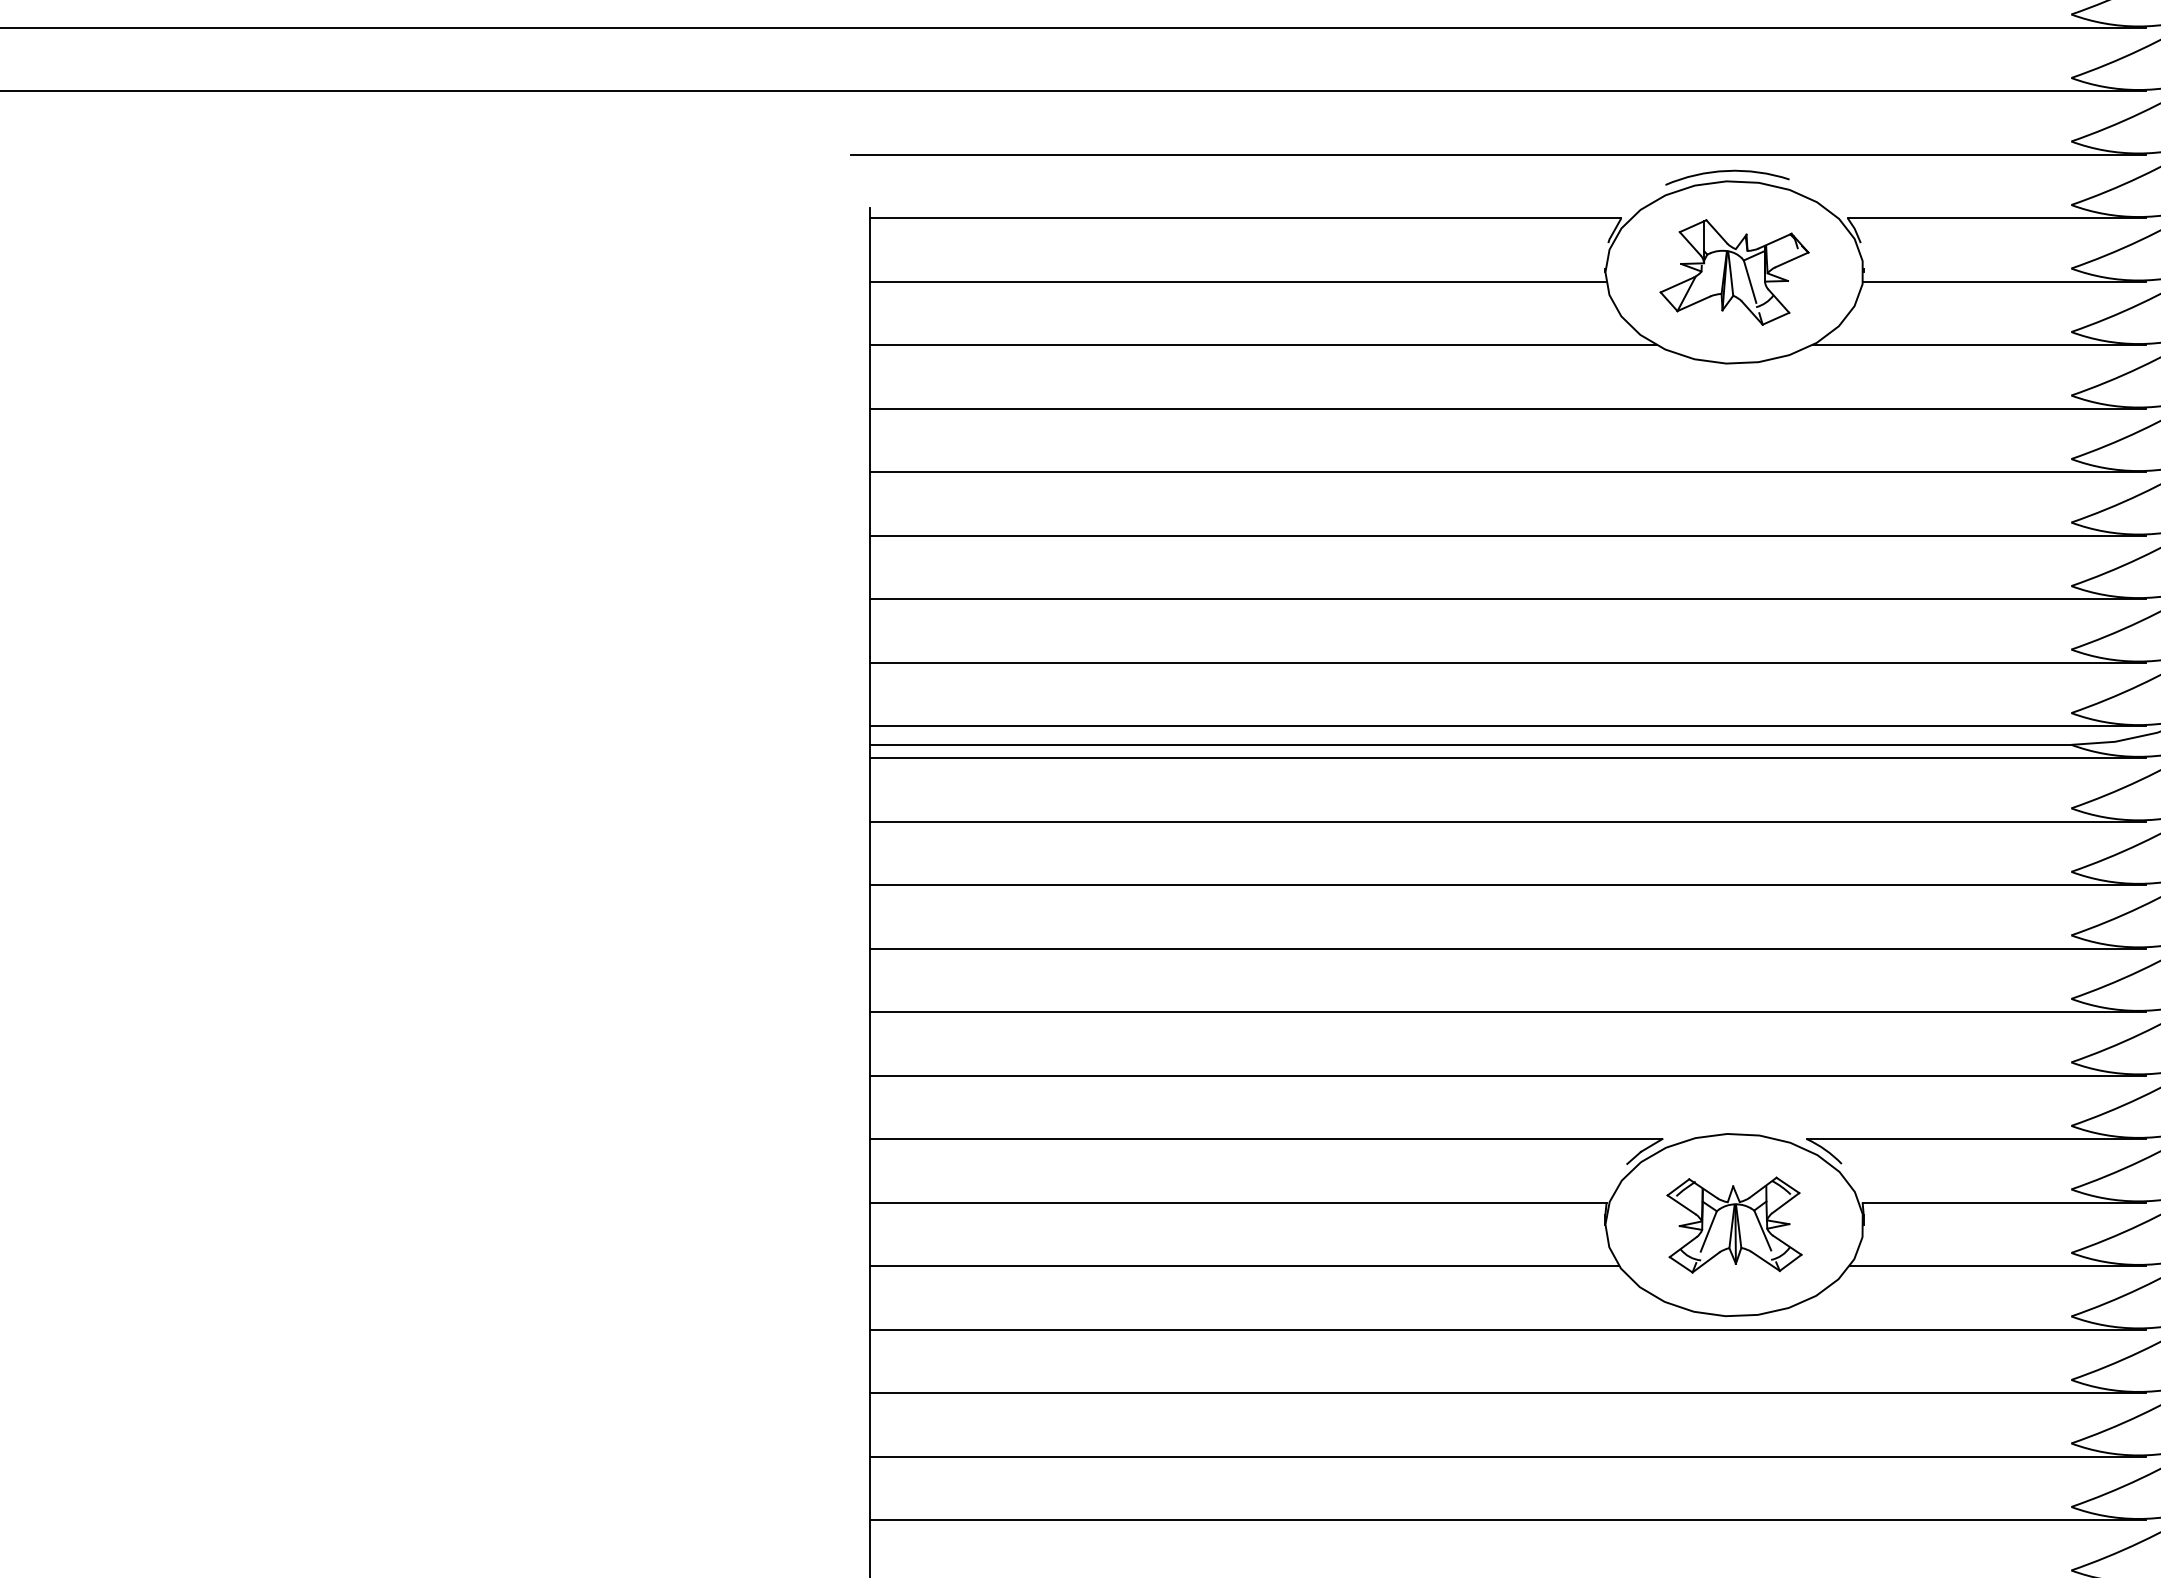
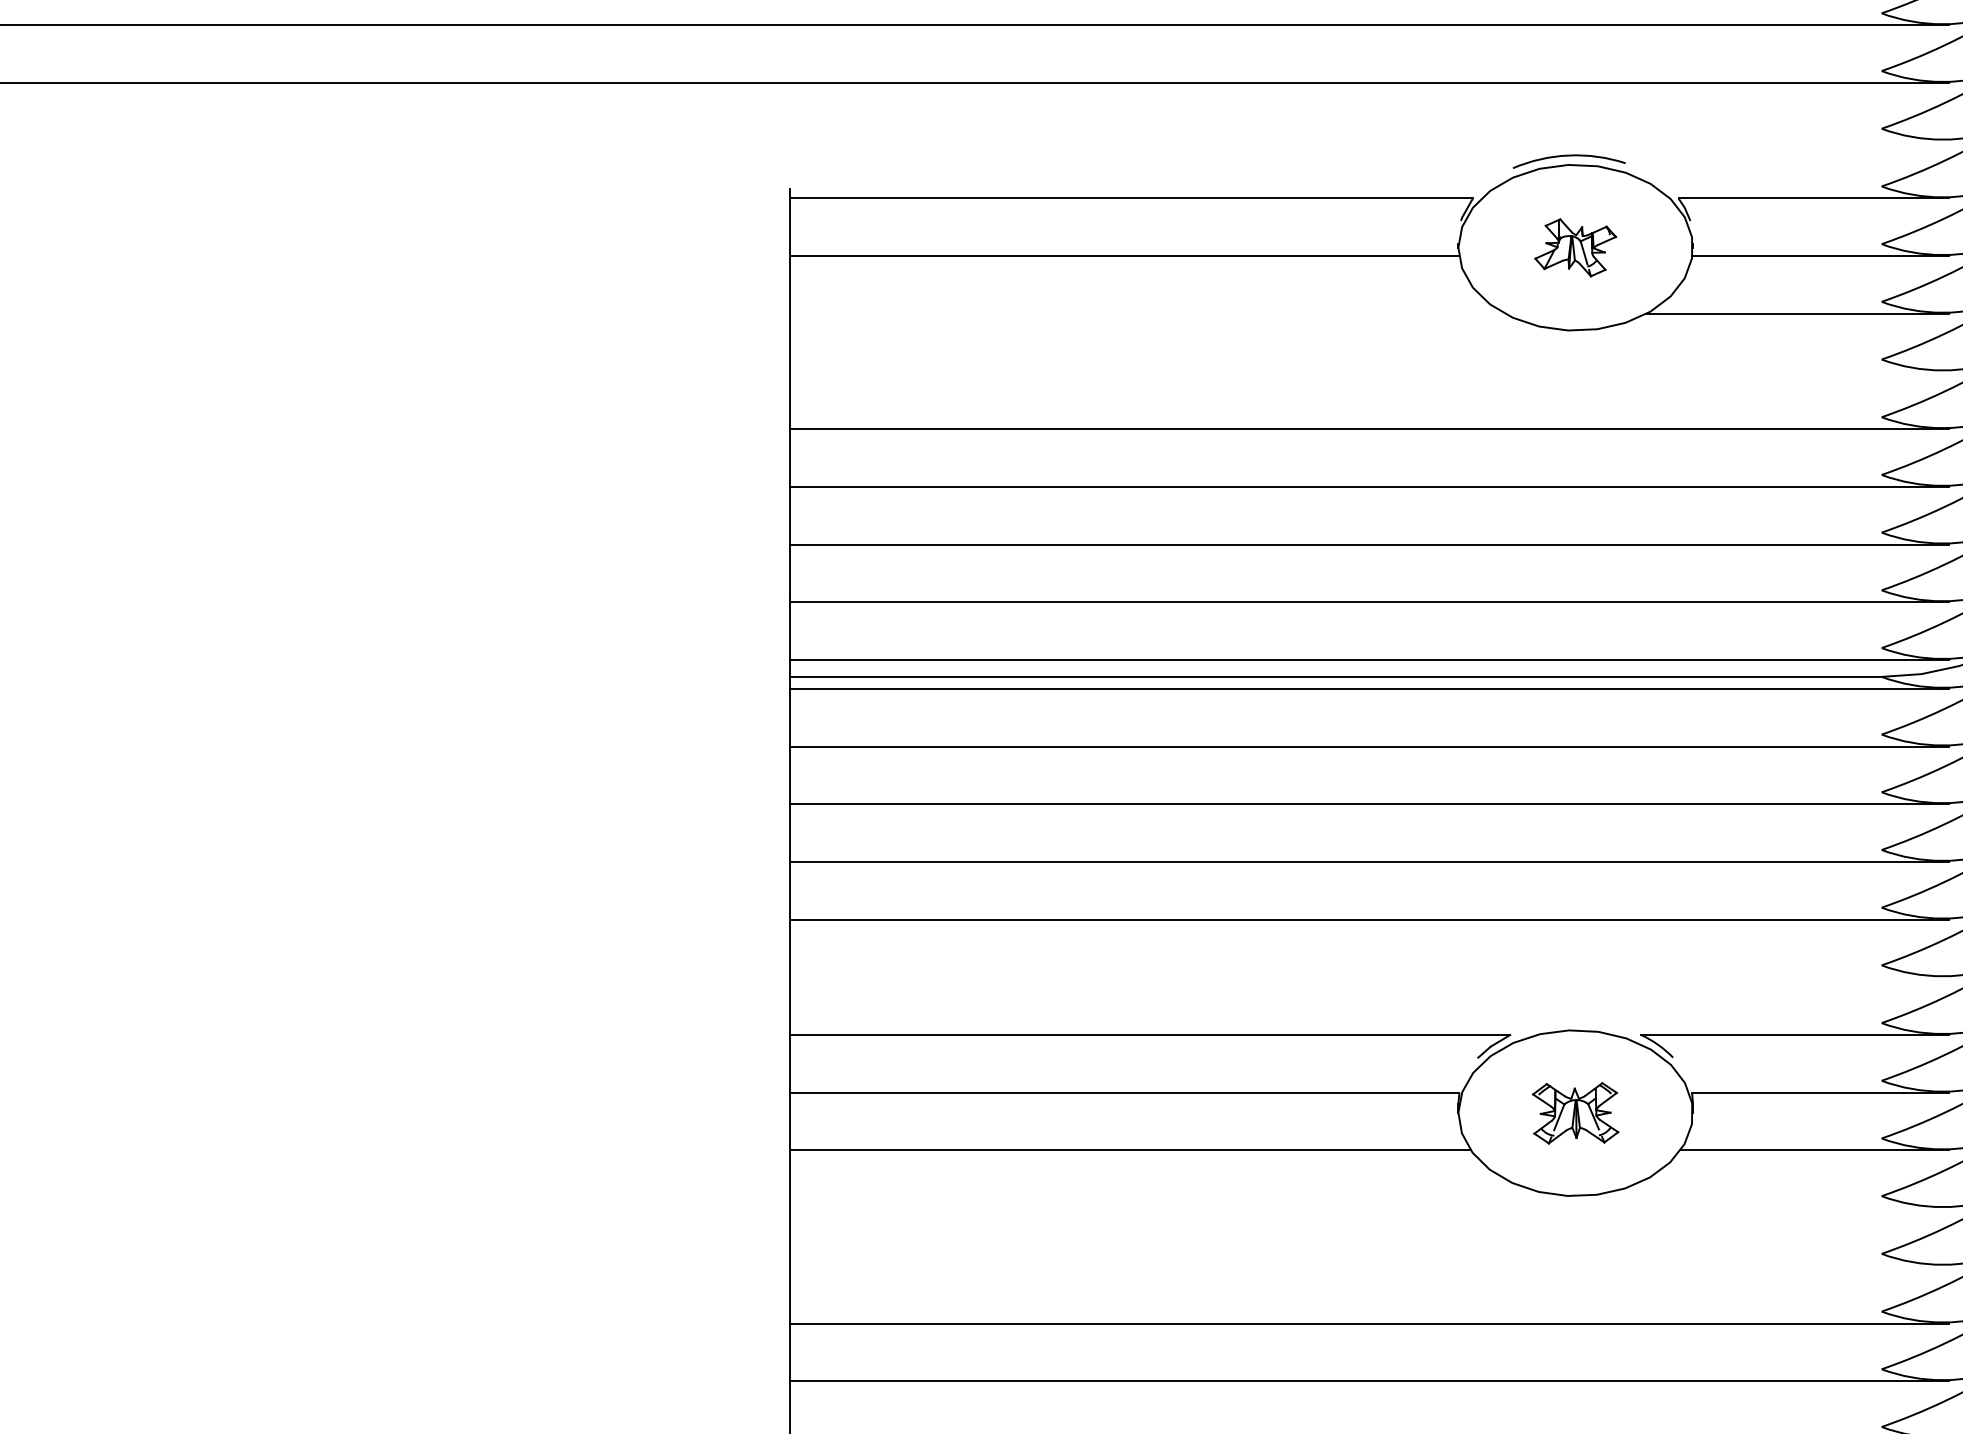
line: (1498, 154) -> (1361, 140), removed
part: (1734, 272) -> (1575, 247), size x0.6
line: (1263, 344) -> (1147, 313), removed
line: (1507, 408) -> (1369, 371), removed
line: (1507, 1075) -> (1369, 977), removed
part: (1734, 1225) -> (1575, 1113), size x0.7
line: (1507, 1329) -> (1369, 1208), removed
line: (1507, 1392) -> (1369, 1265), removed

